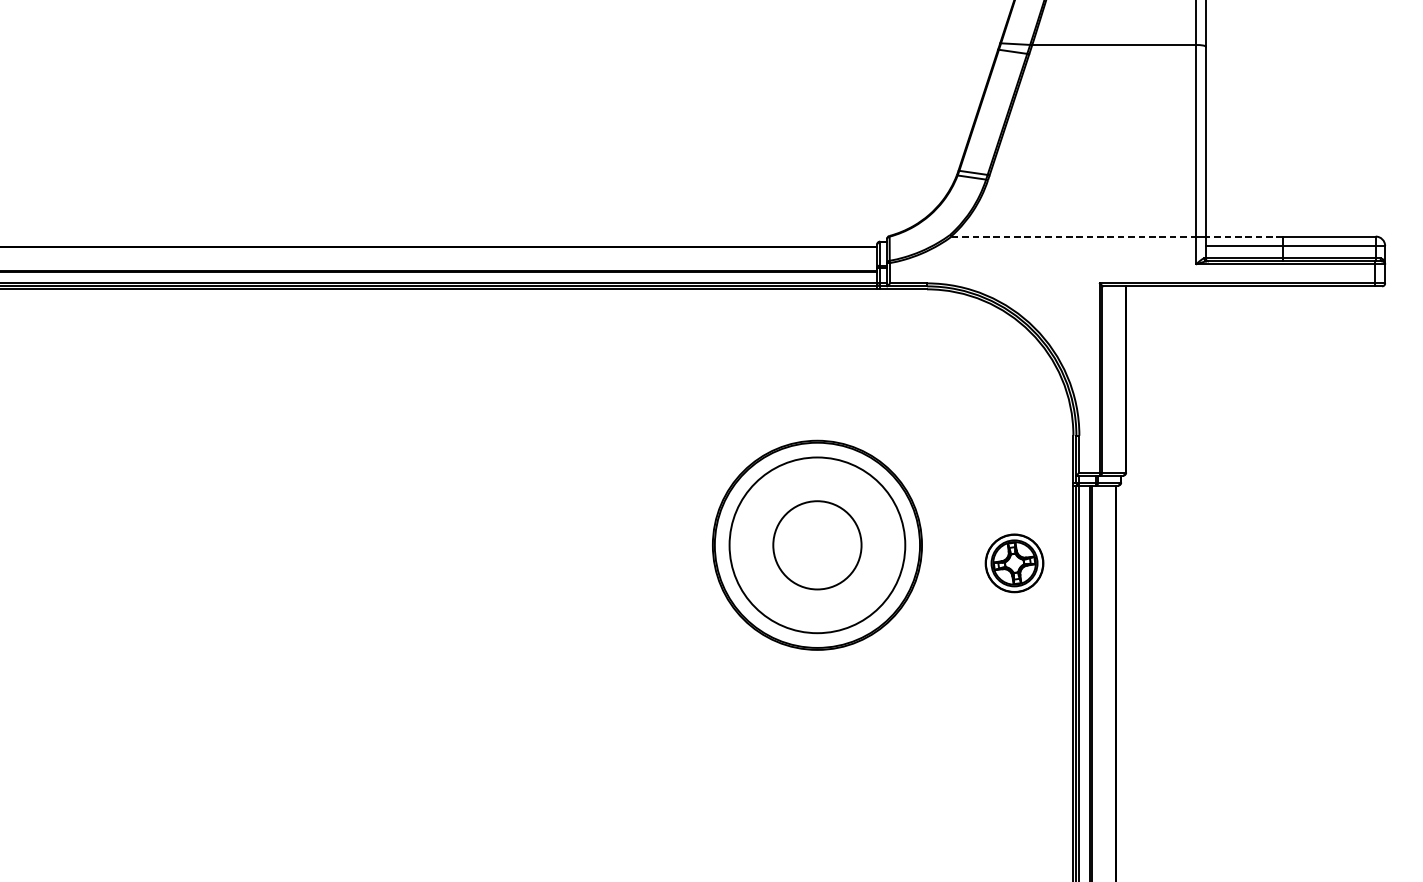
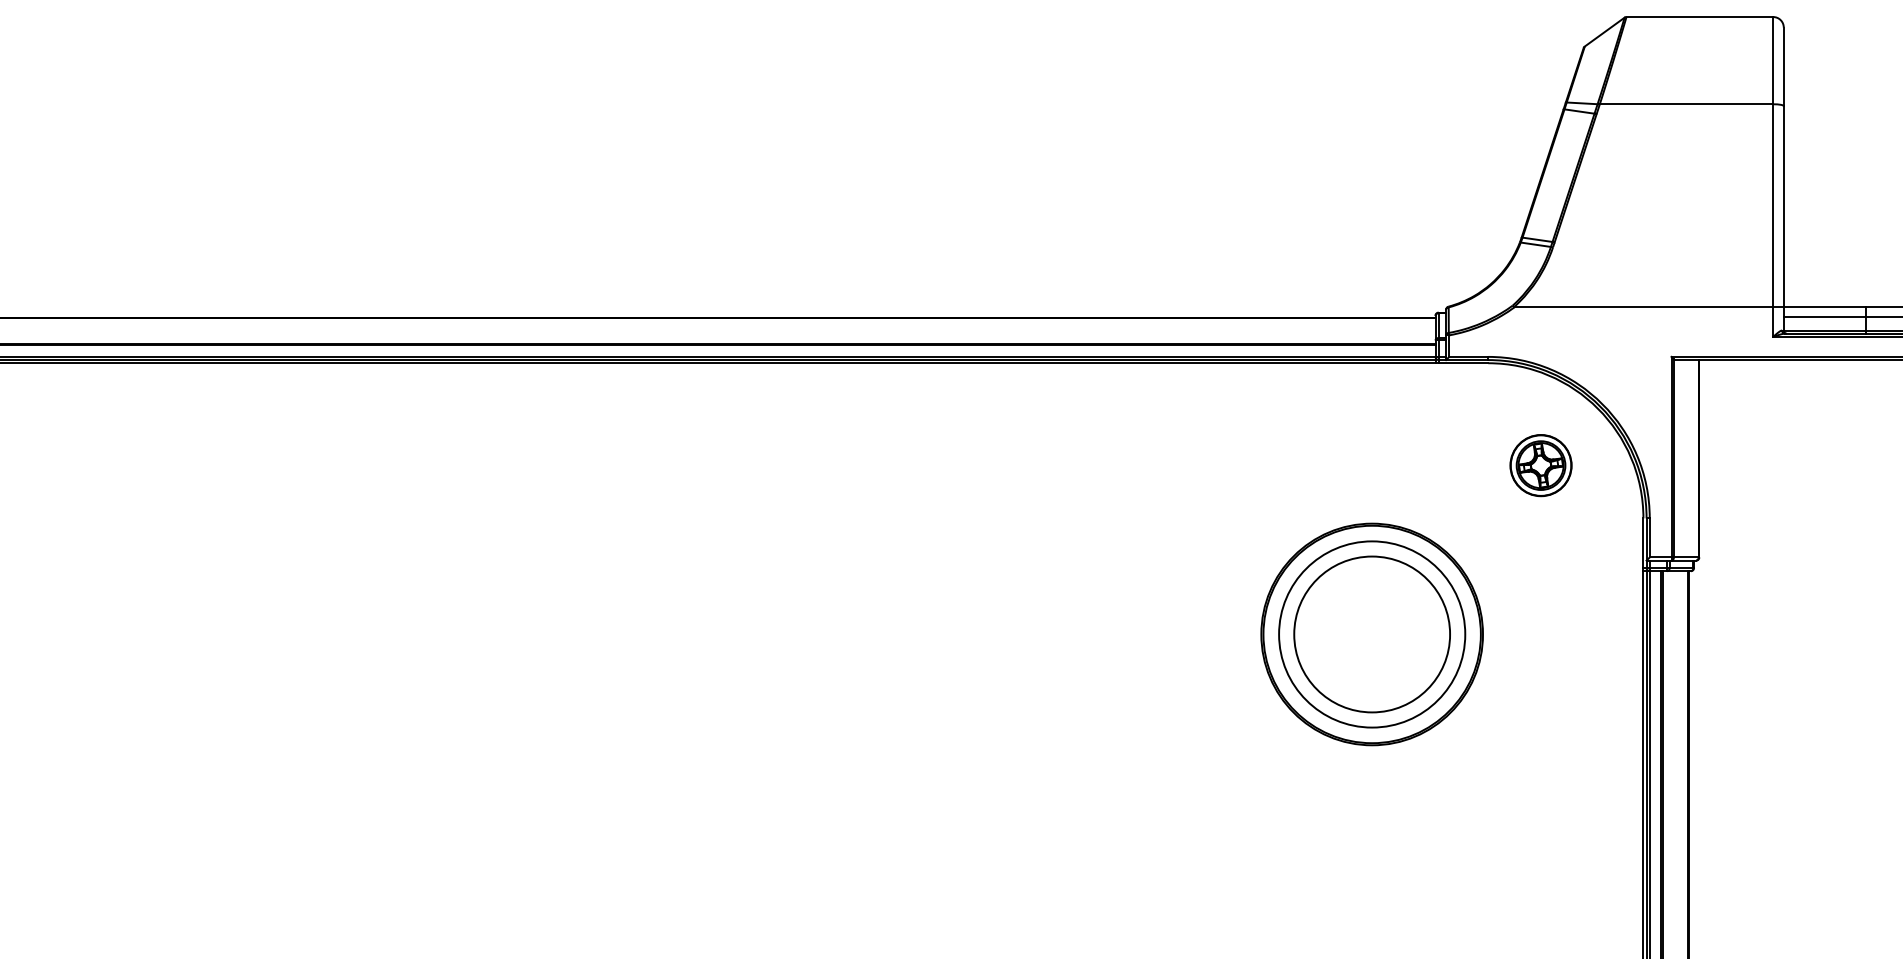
line: (1074, 236) -> (1644, 307), dashed -> solid
line: (1244, 236) -> (1824, 307), dashed -> solid
circle: (817, 545) -> (1372, 634), size x1.67
part: (1014, 563) -> (1540, 465), moved

